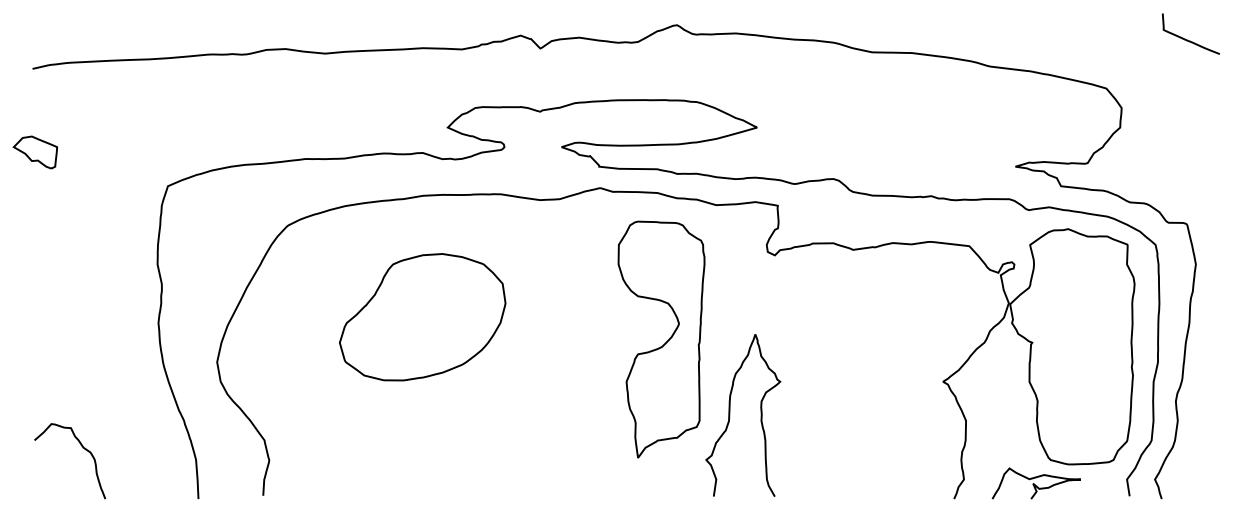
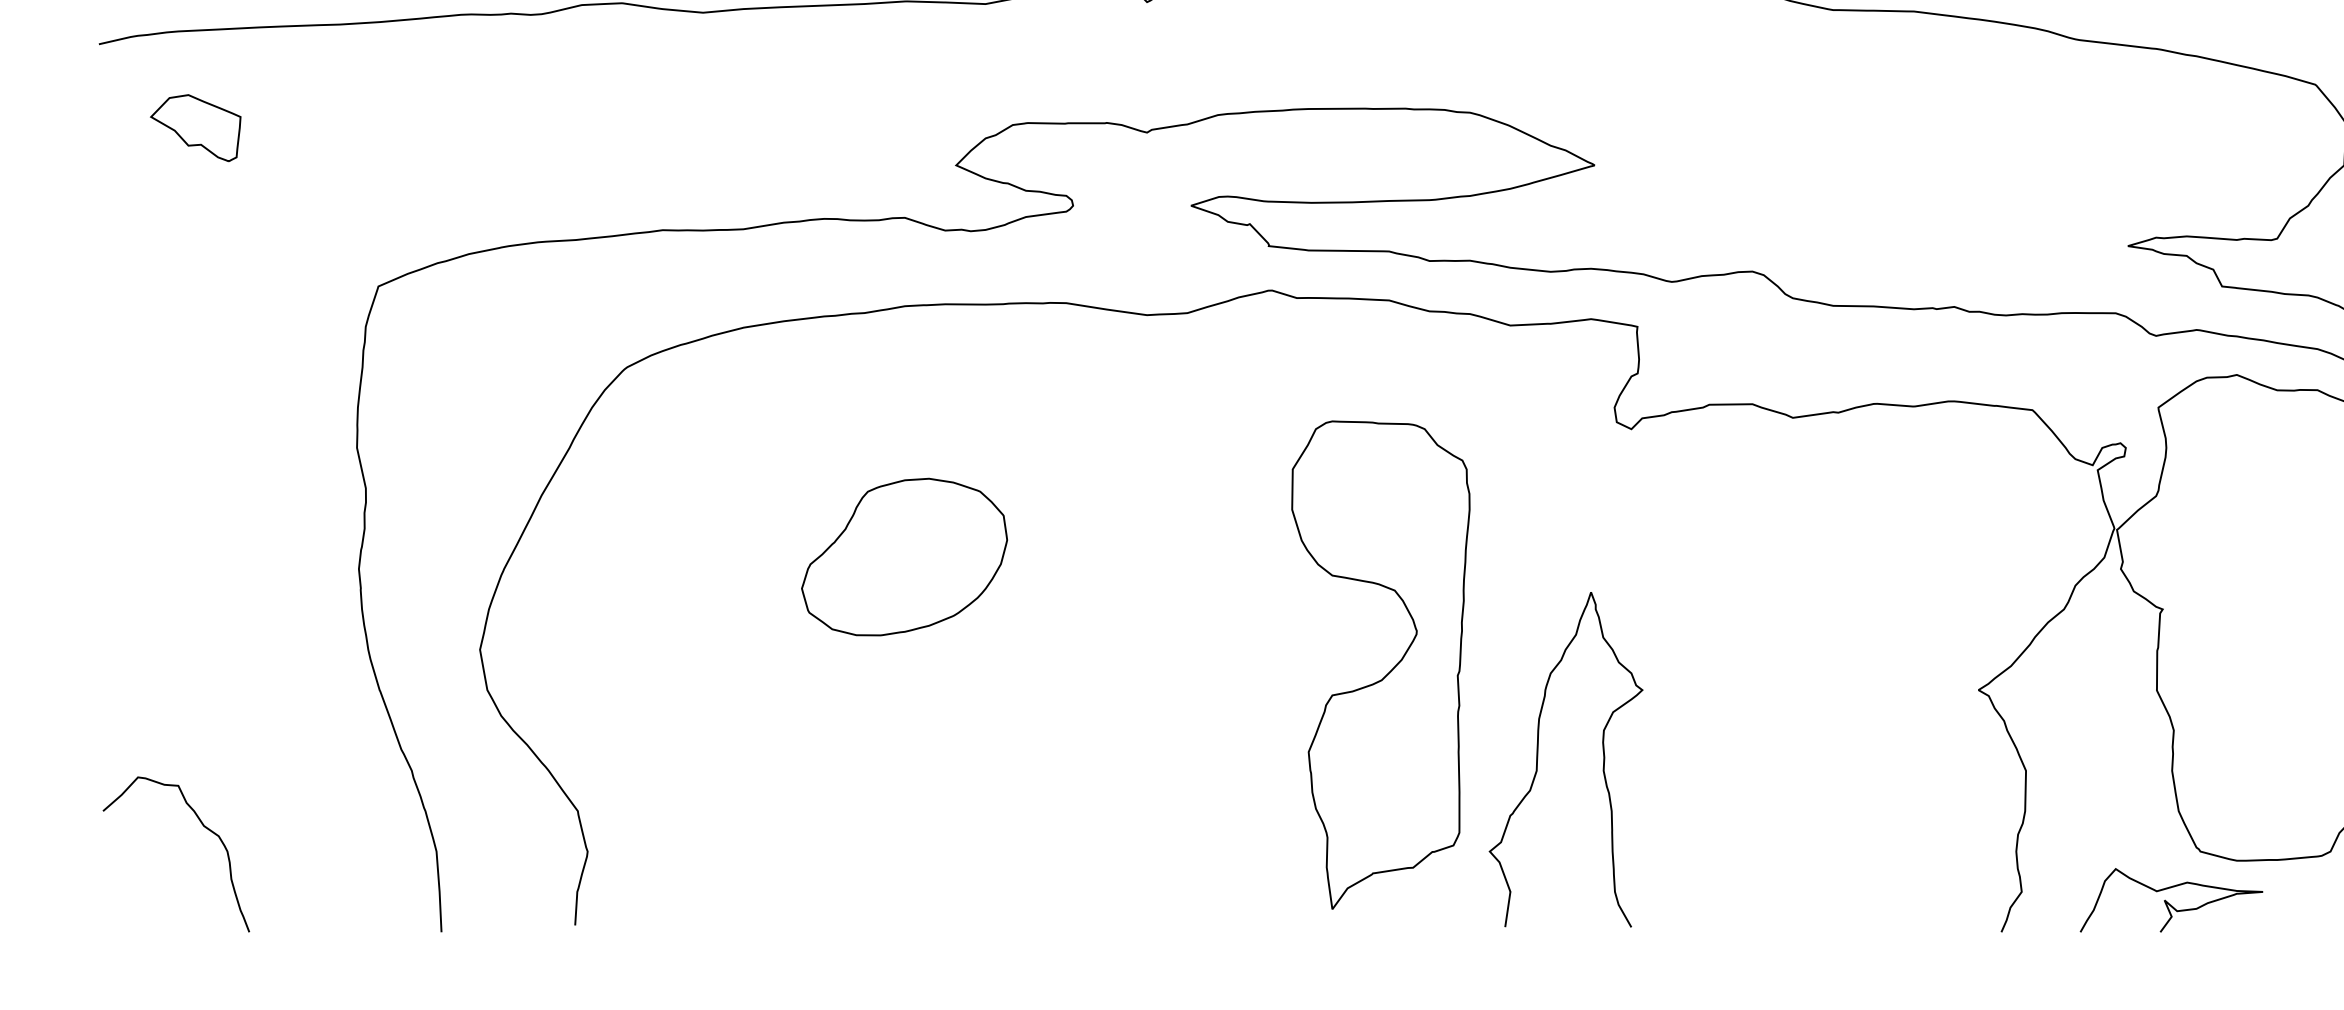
part: (34, 152) -> (193, 128), moved
part: (422, 317) -> (903, 557), size x0.6
part: (661, 339) -> (1380, 664), moved

